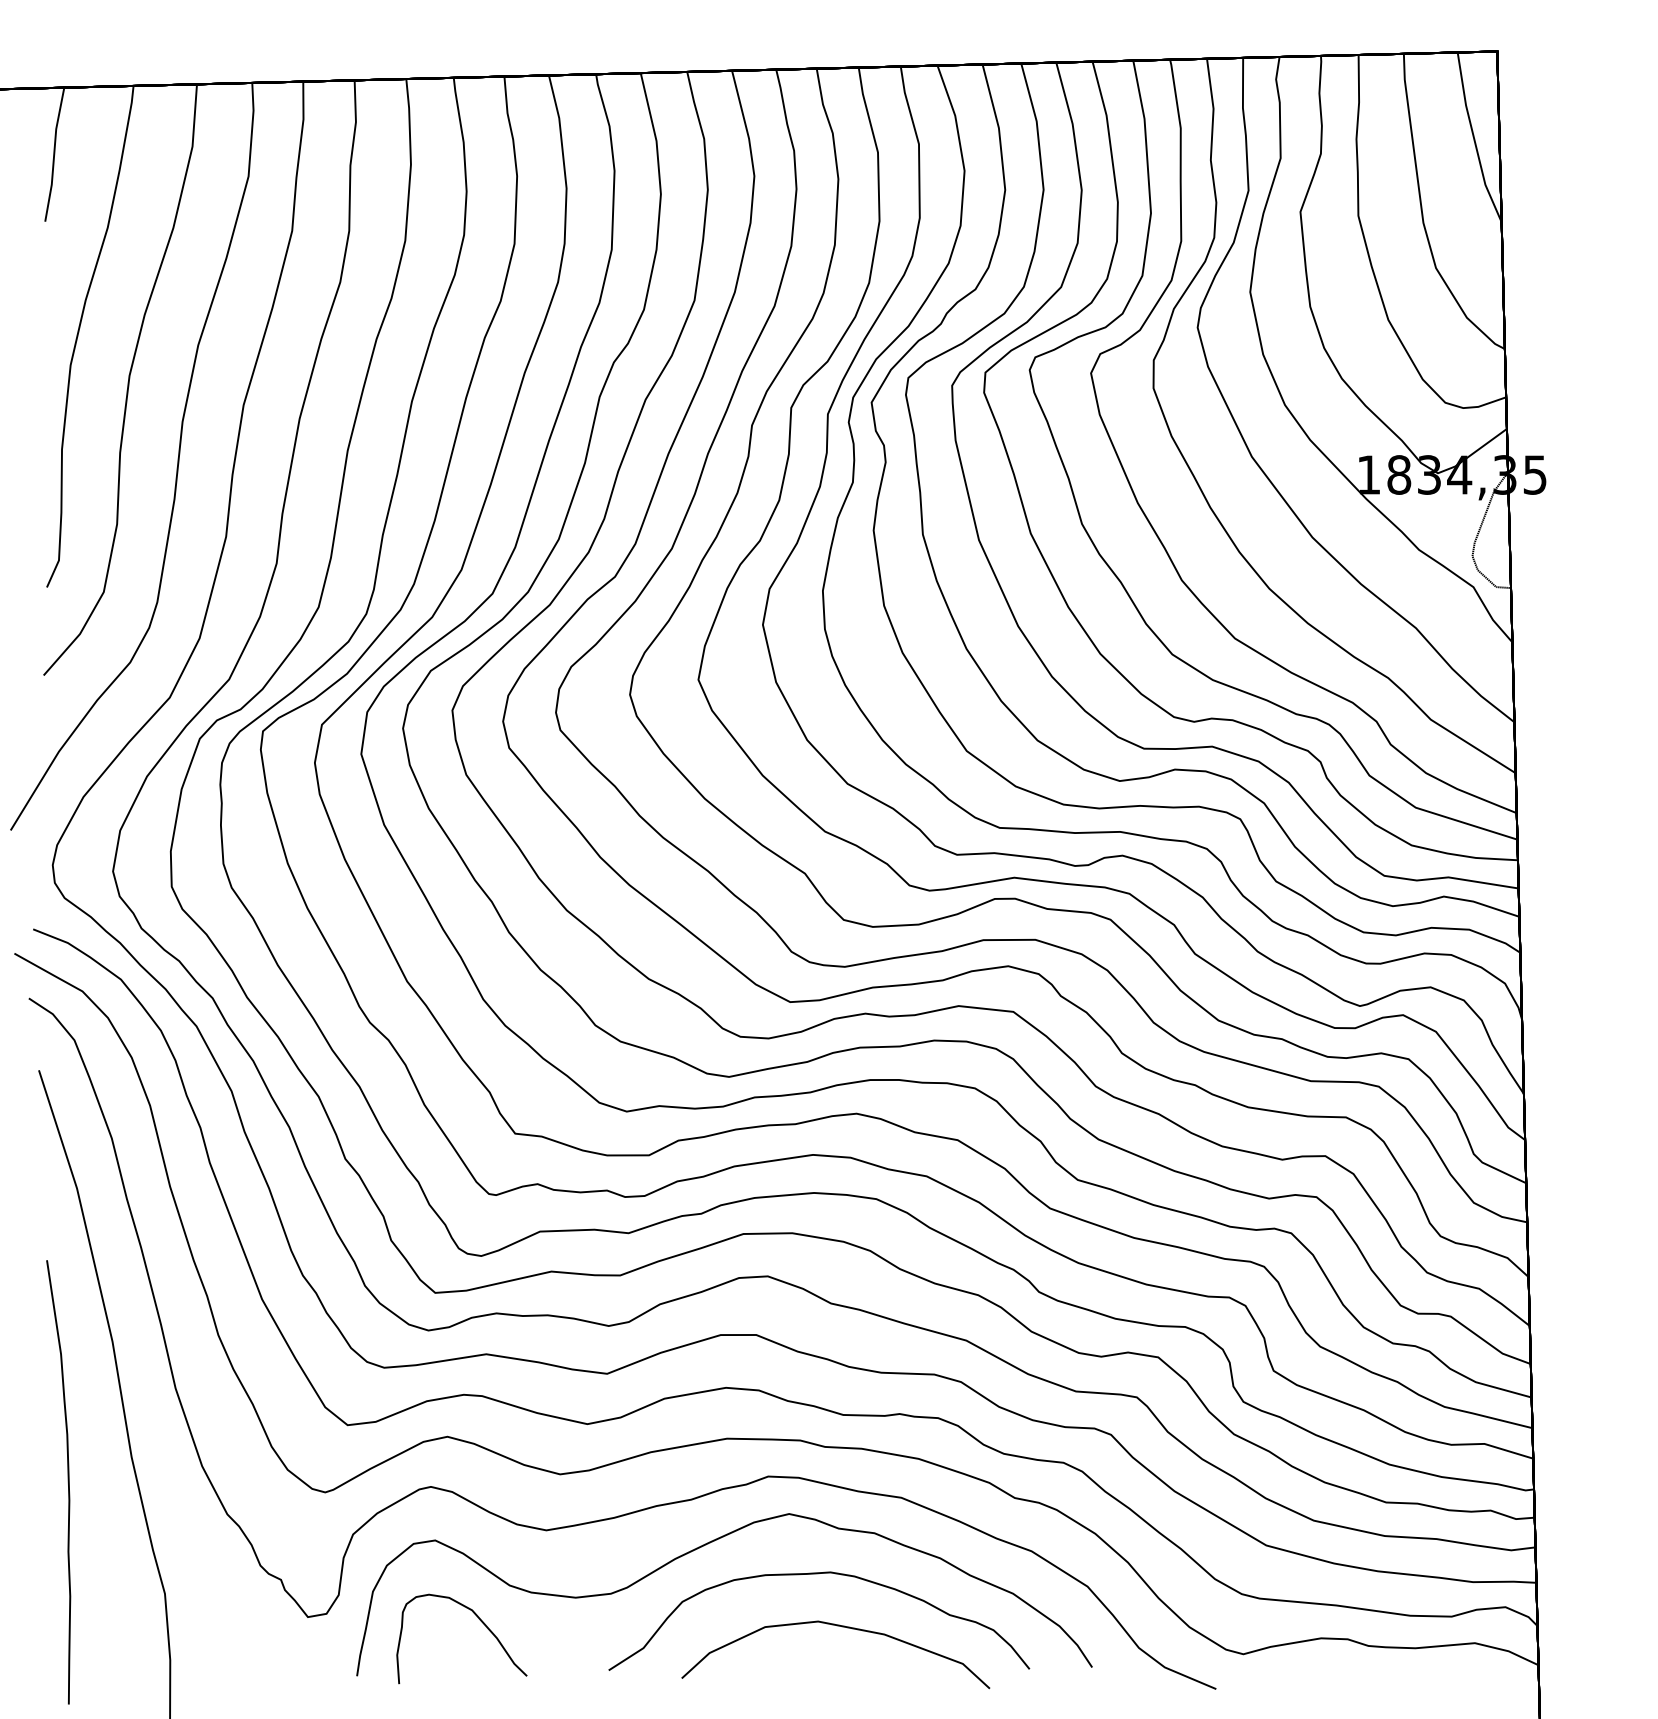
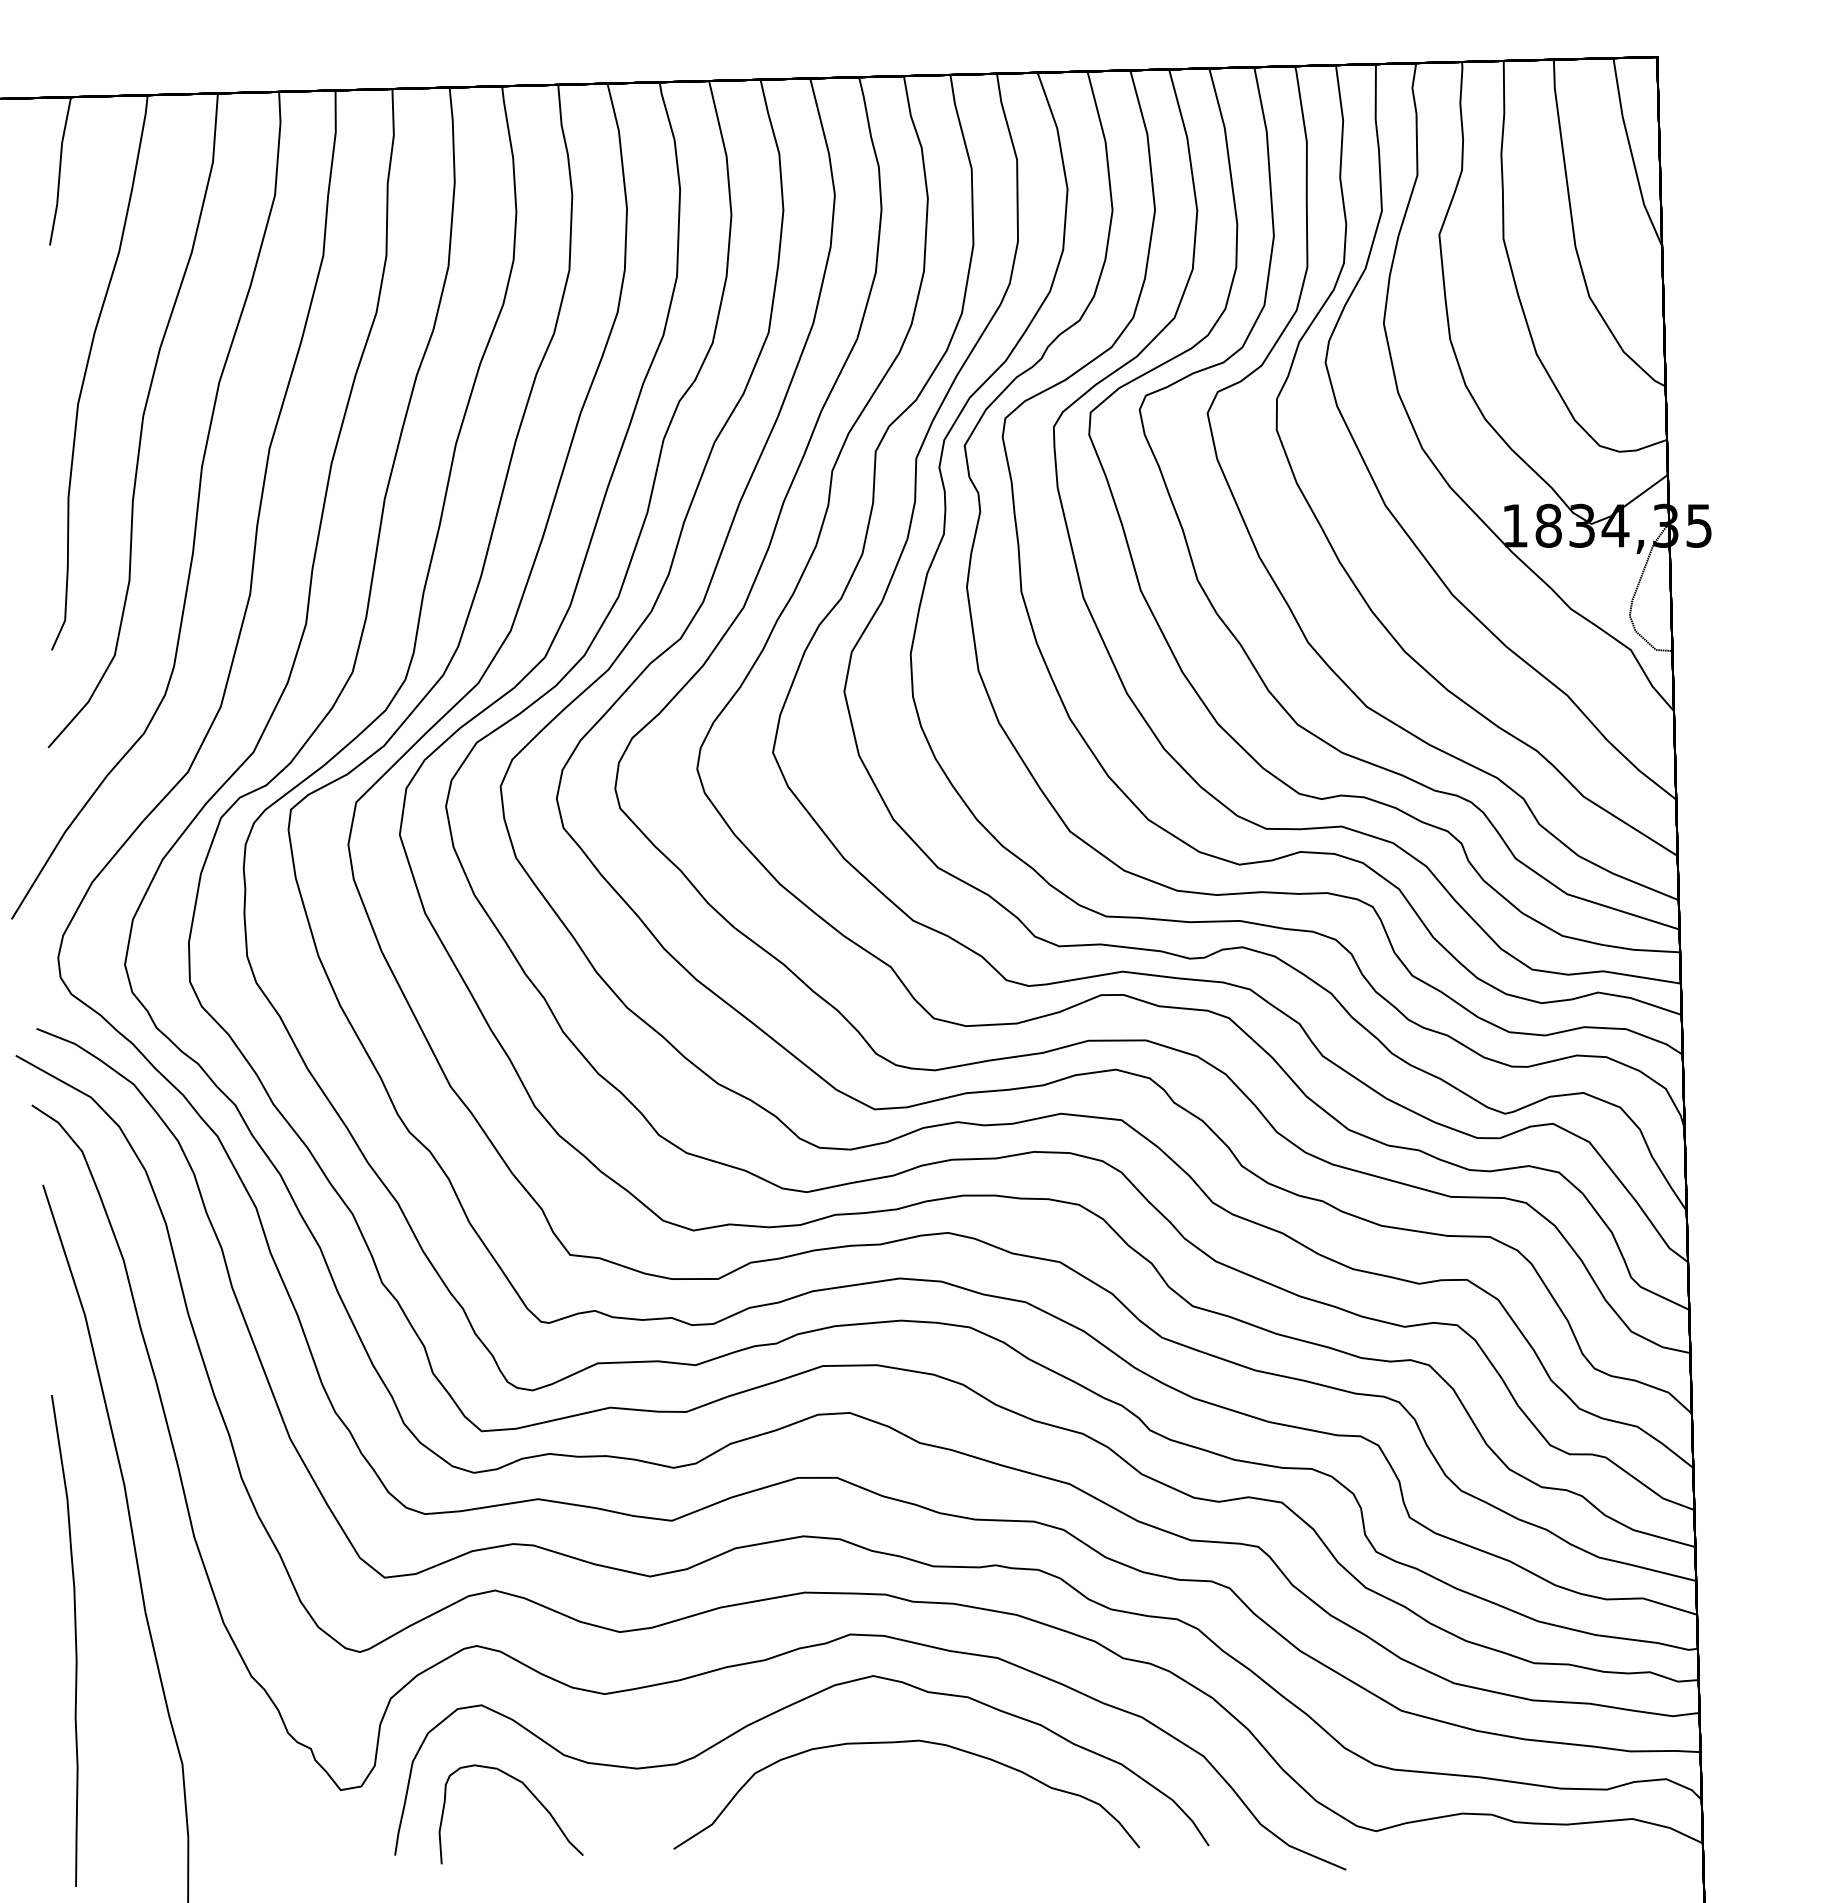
part: (842, 1627) -> (932, 1801), removed

